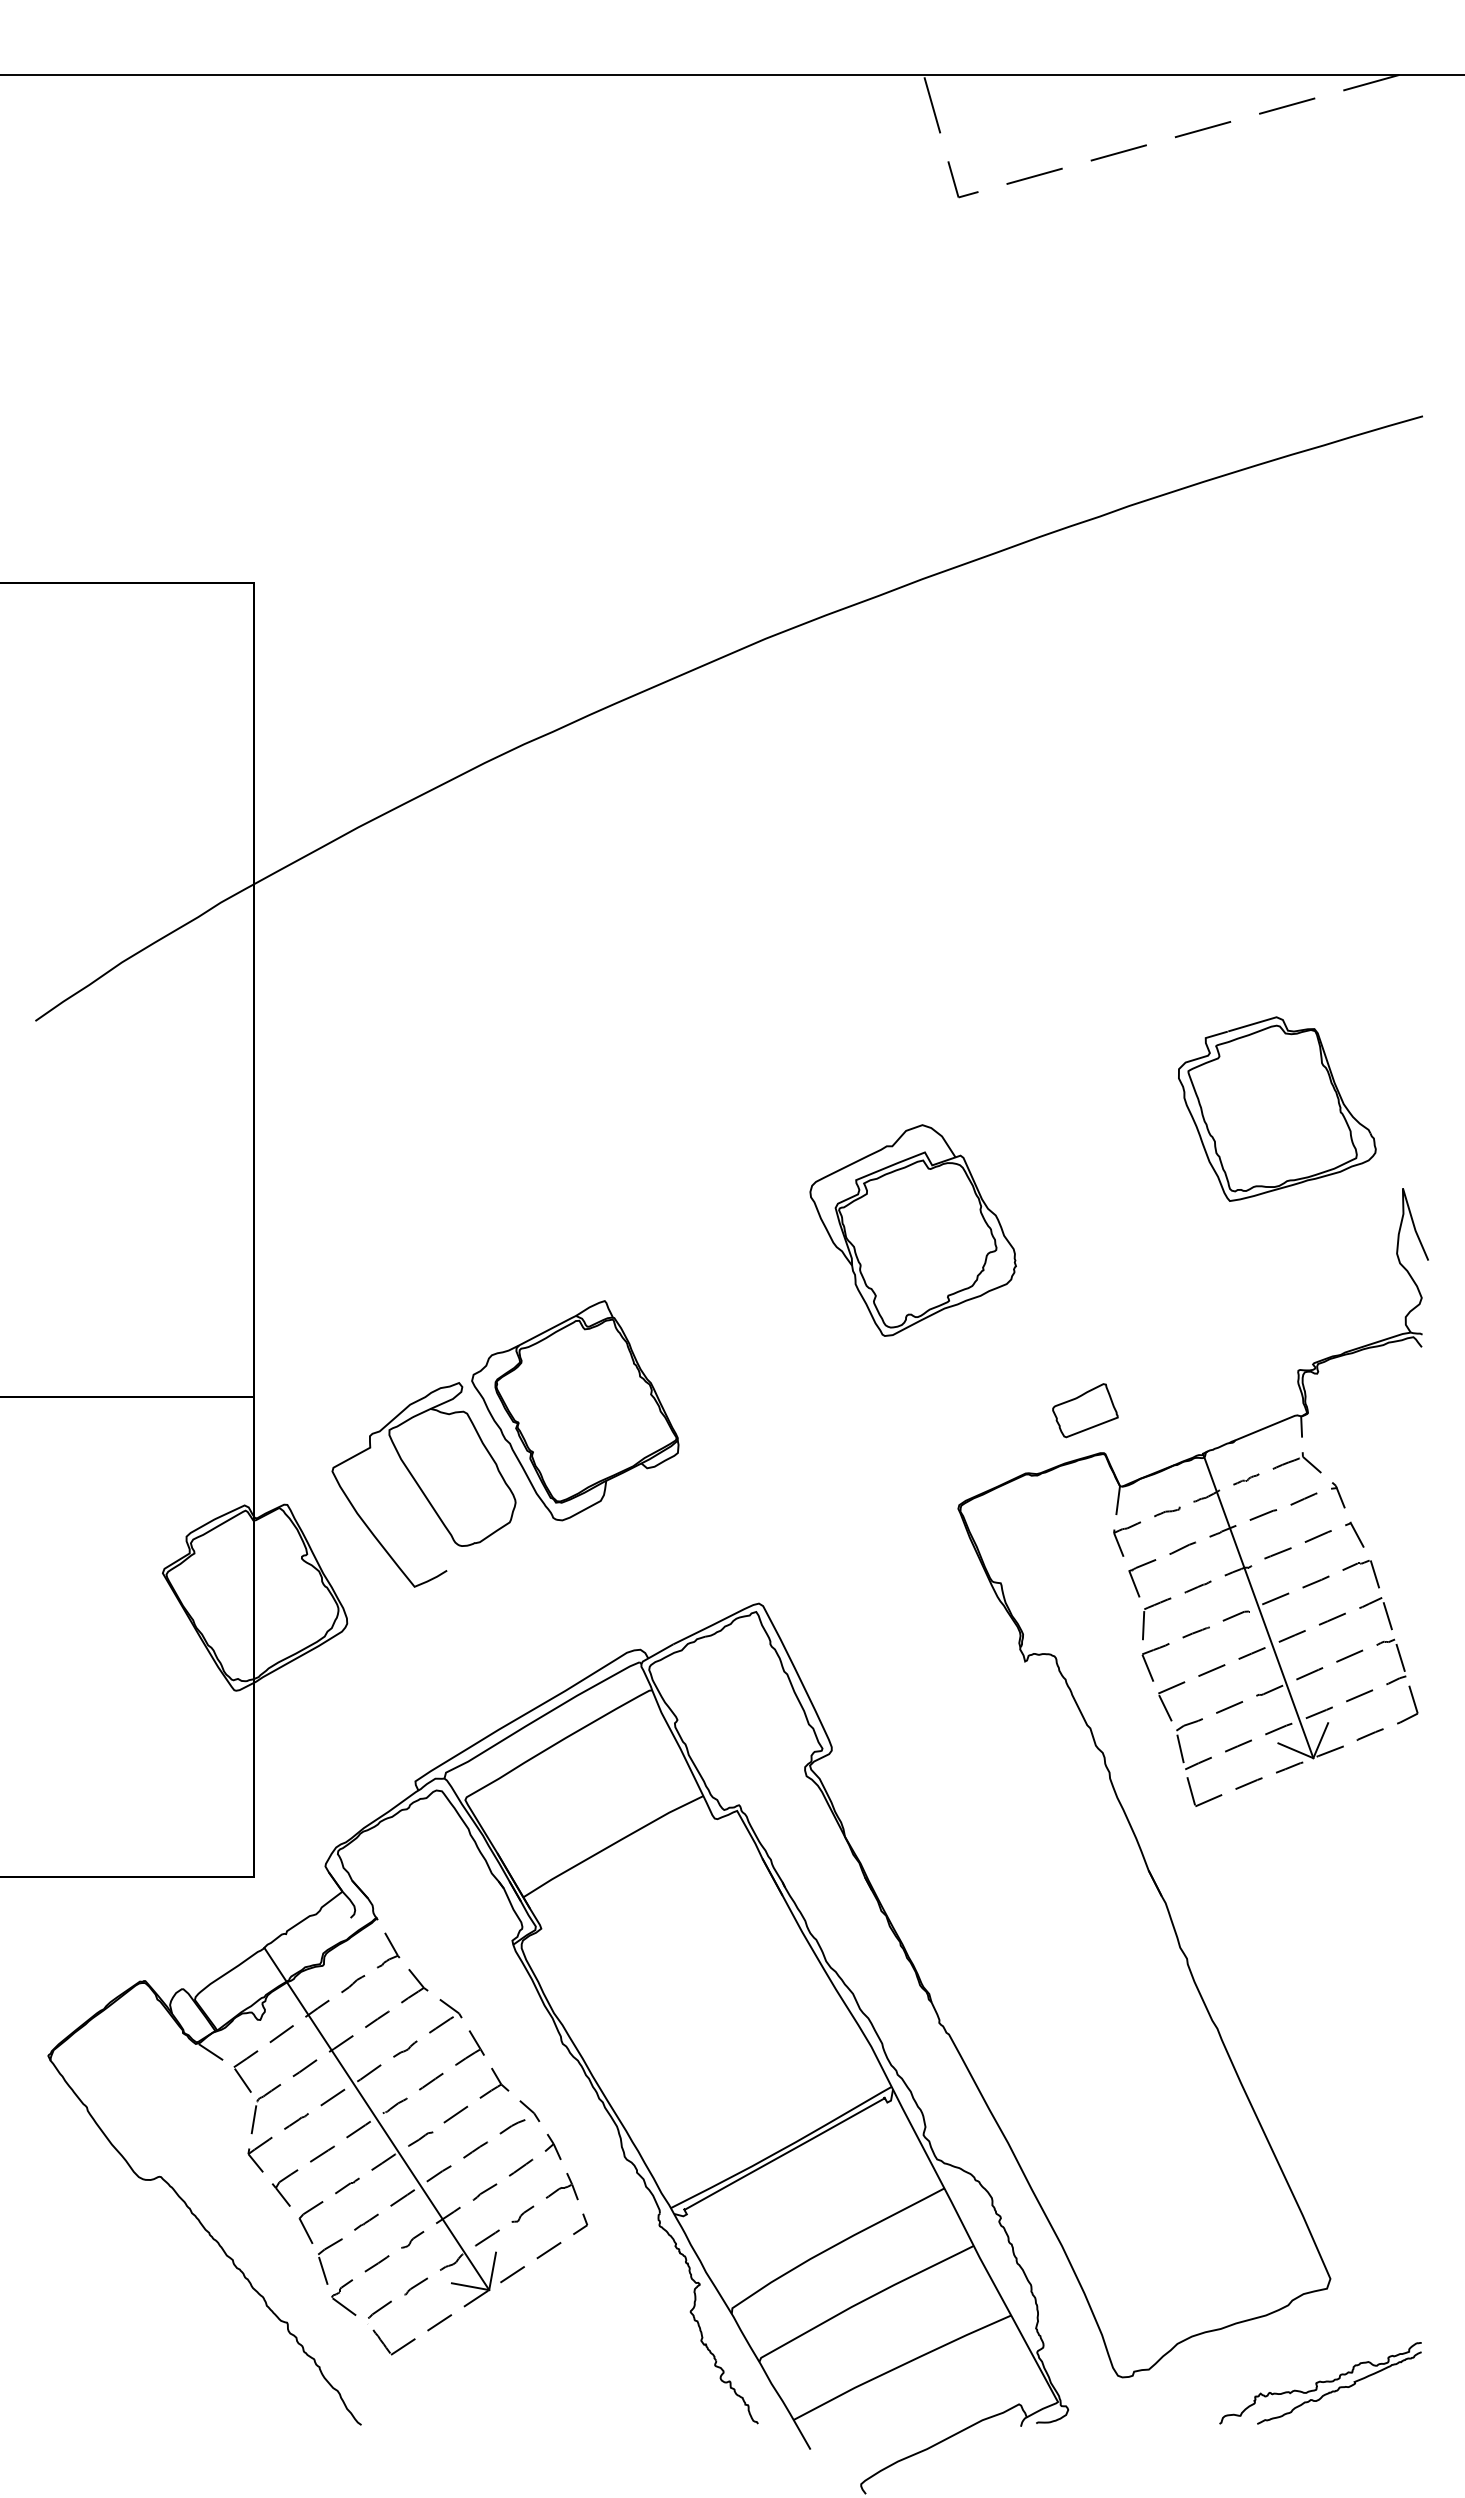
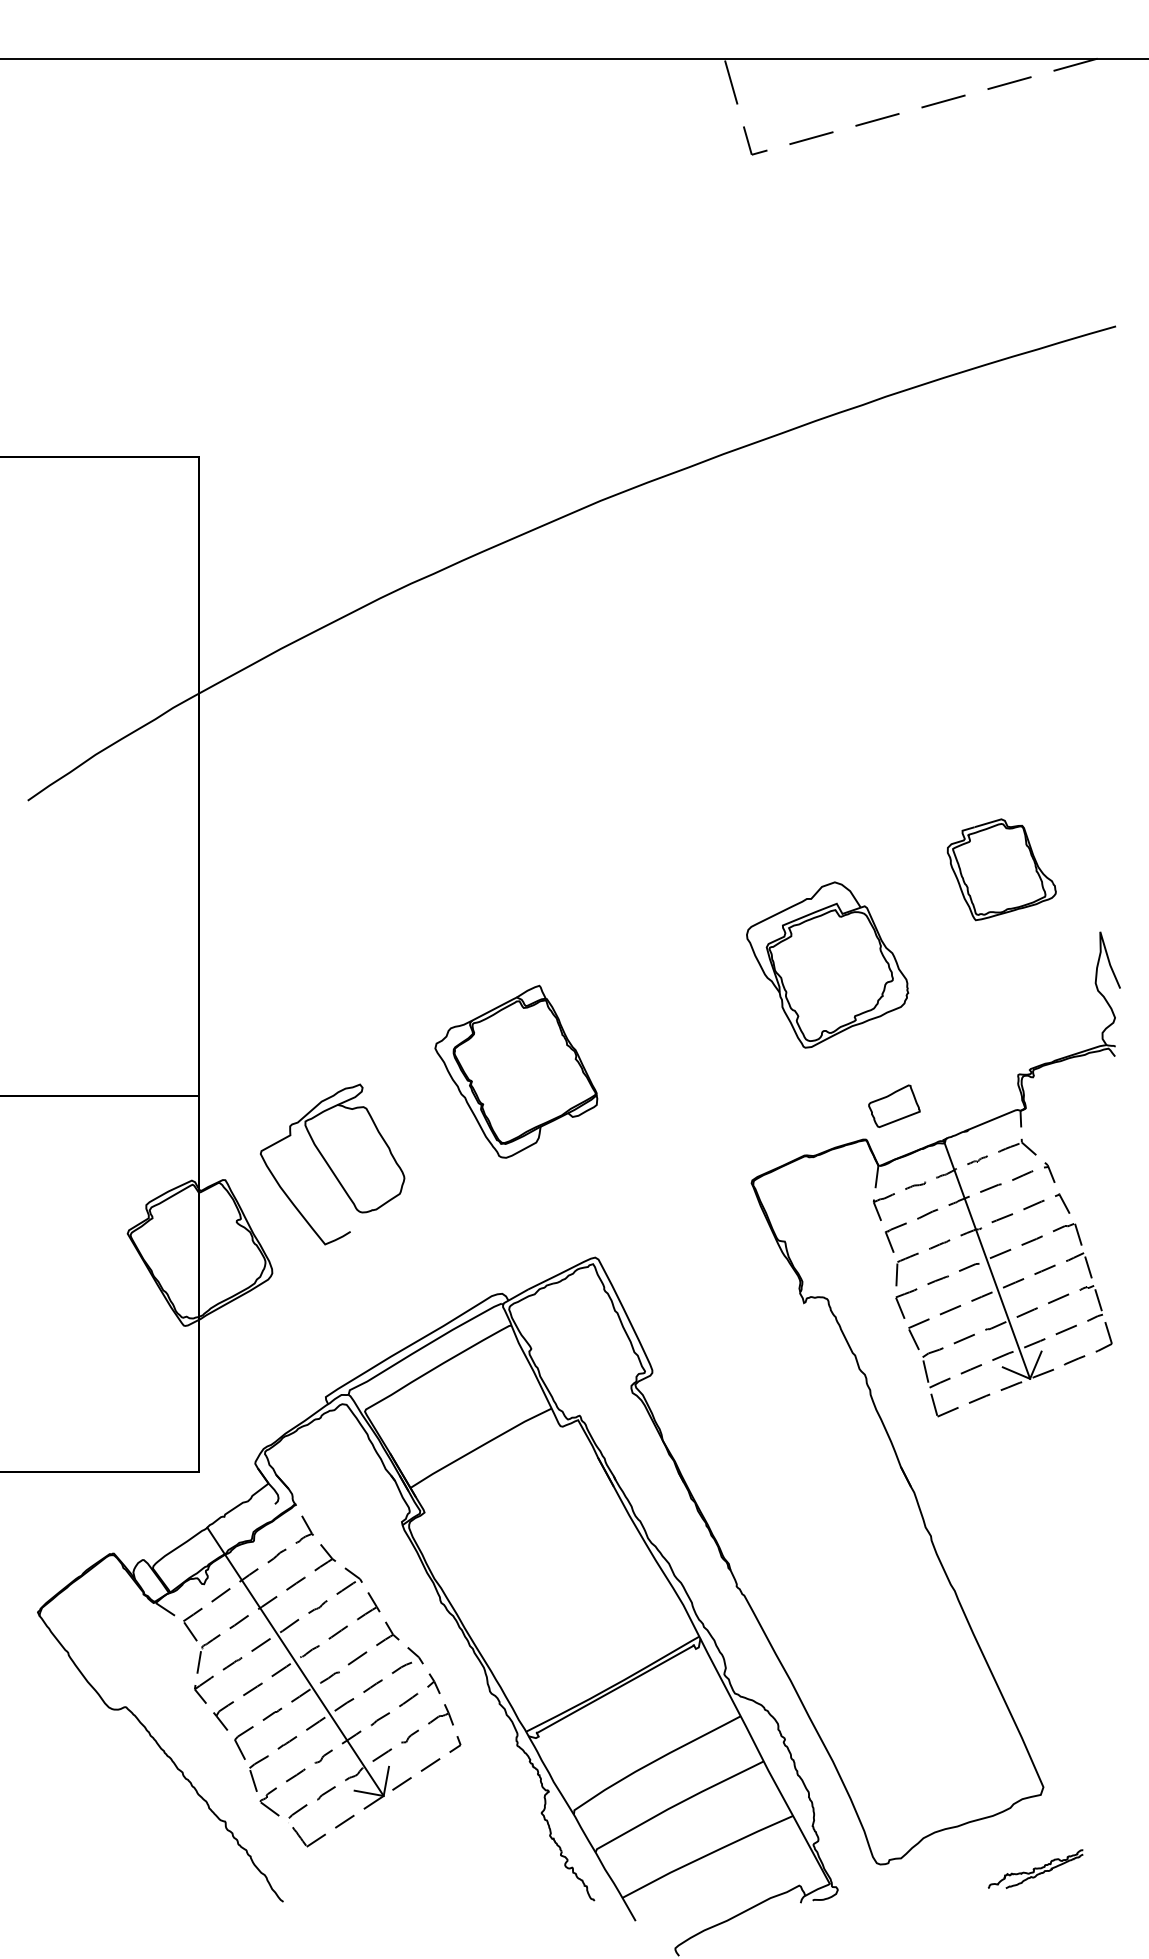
part: (1277, 1108) -> (1001, 869), size x0.7
part: (912, 1230) -> (827, 964), moved
part: (575, 1410) -> (516, 1071), moved
part: (1085, 1410) -> (894, 1106), moved
part: (1320, 2383) -> (1035, 1869), size x0.6

